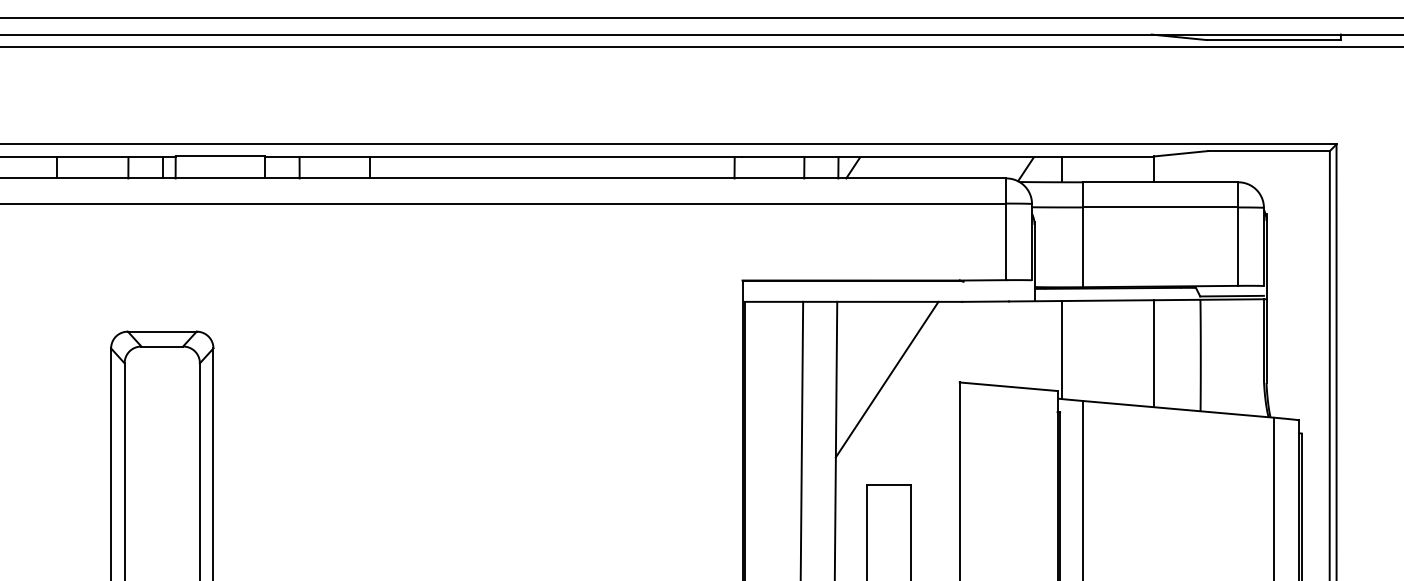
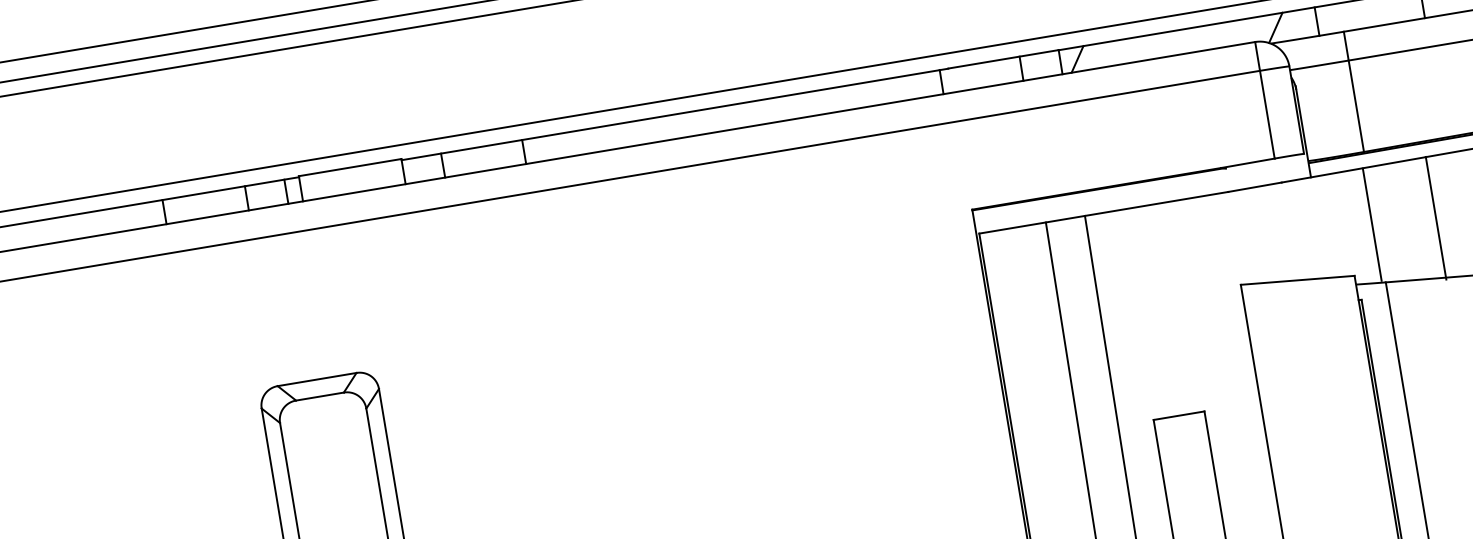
line: (1061, 350) -> (1371, 225), moved
line: (1153, 353) -> (1435, 218), moved
line: (886, 379) -> (1156, 295), removed

